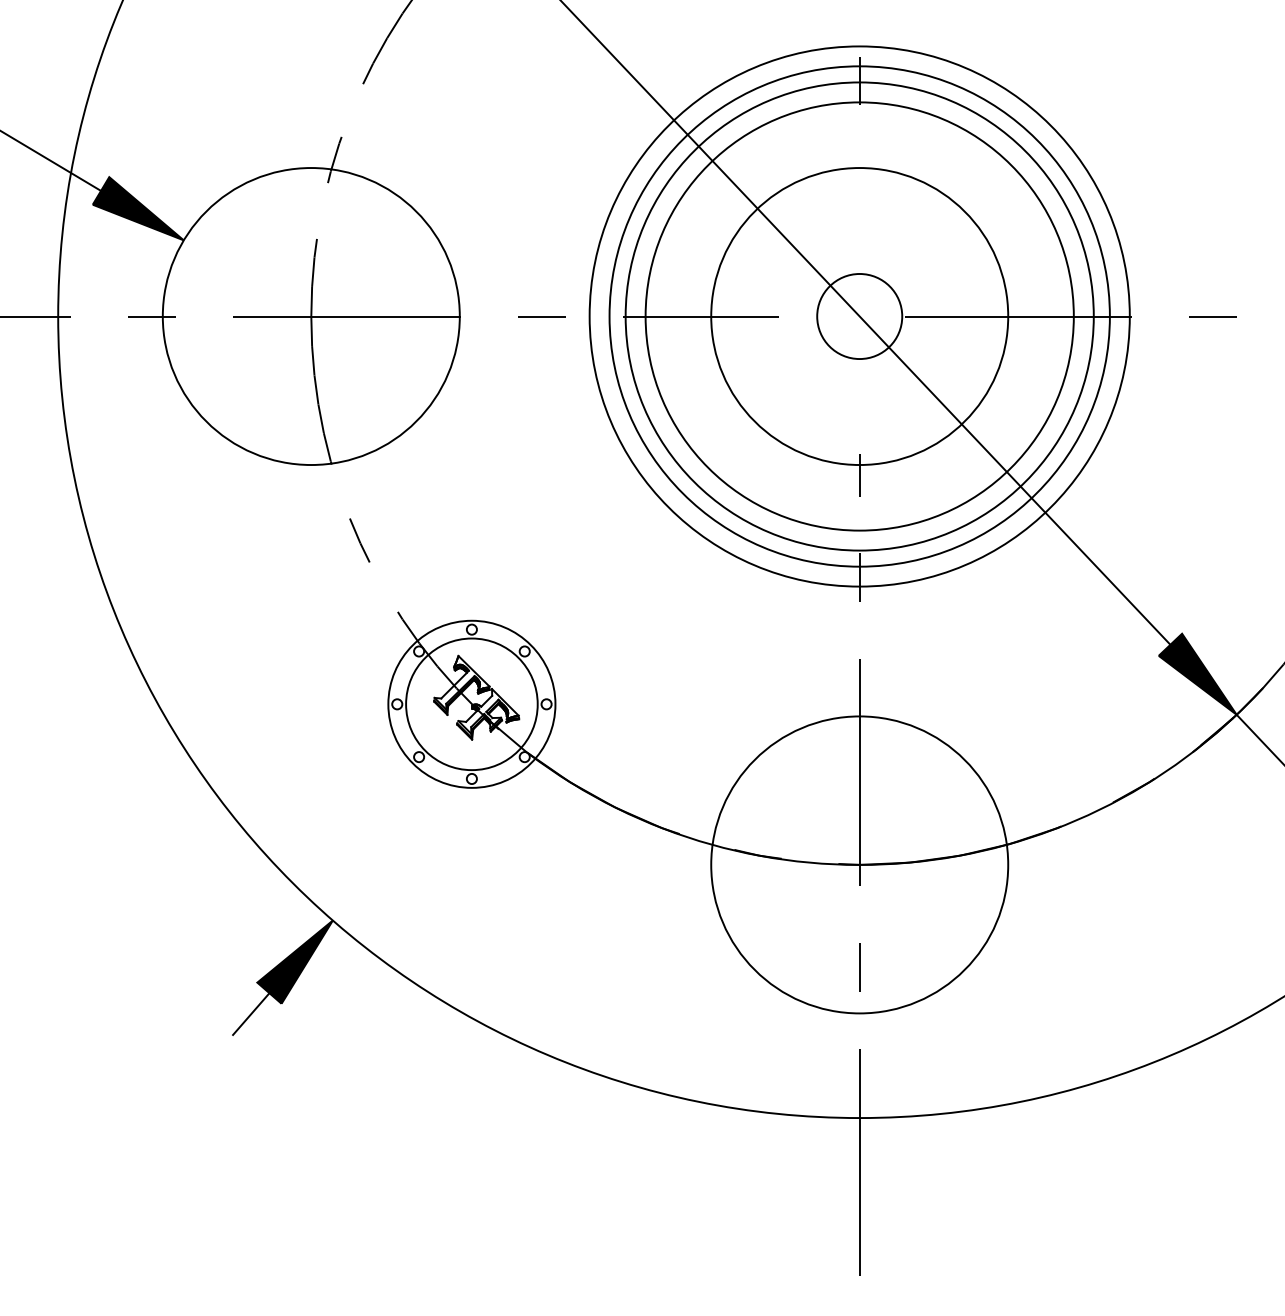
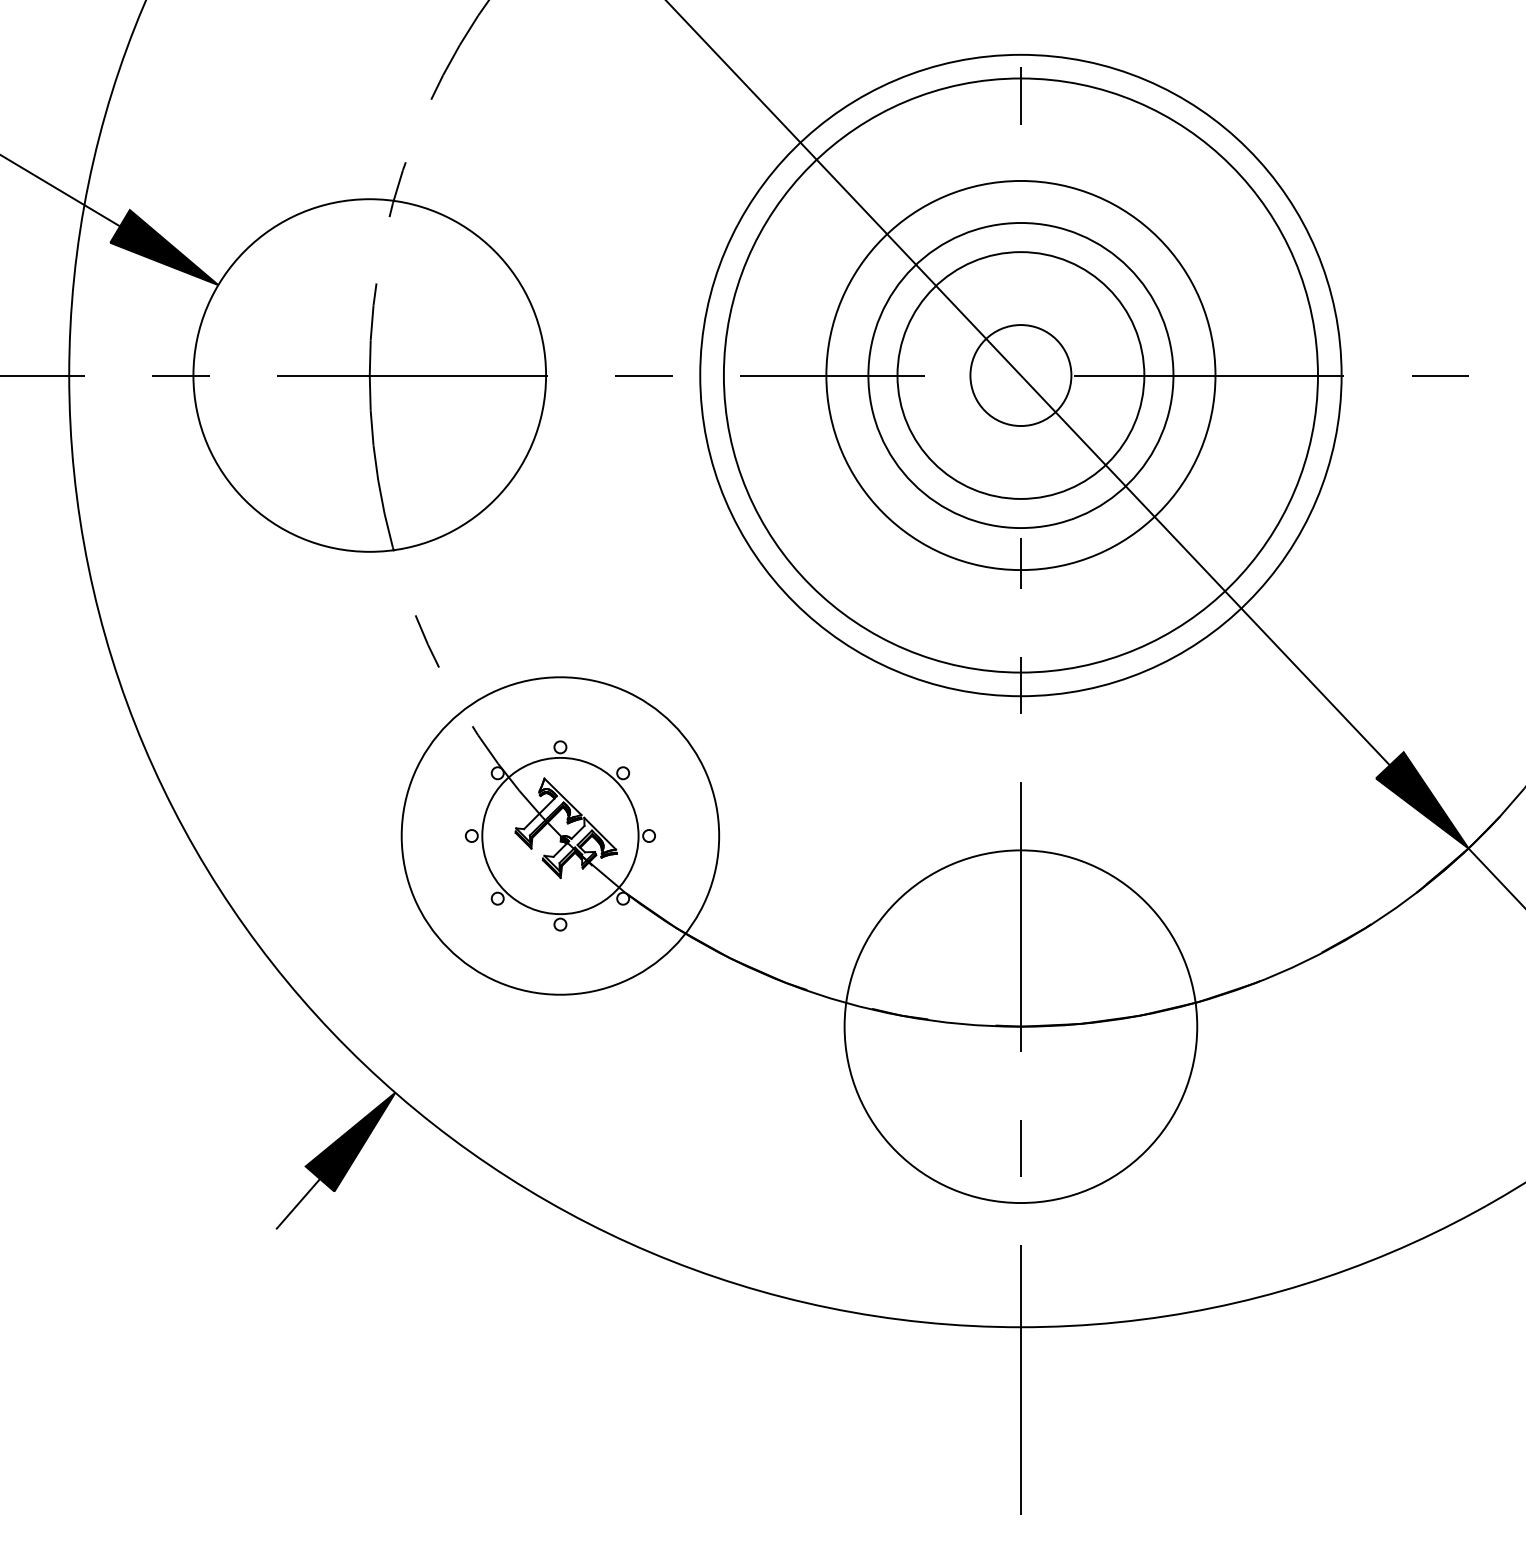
circle: (859, 316) -> (1020, 375), size x0.6
circle: (859, 316) -> (1020, 375), size x0.7
circle: (859, 316) -> (1020, 375), size x0.7
circle: (471, 703) -> (560, 835), size x1.6

